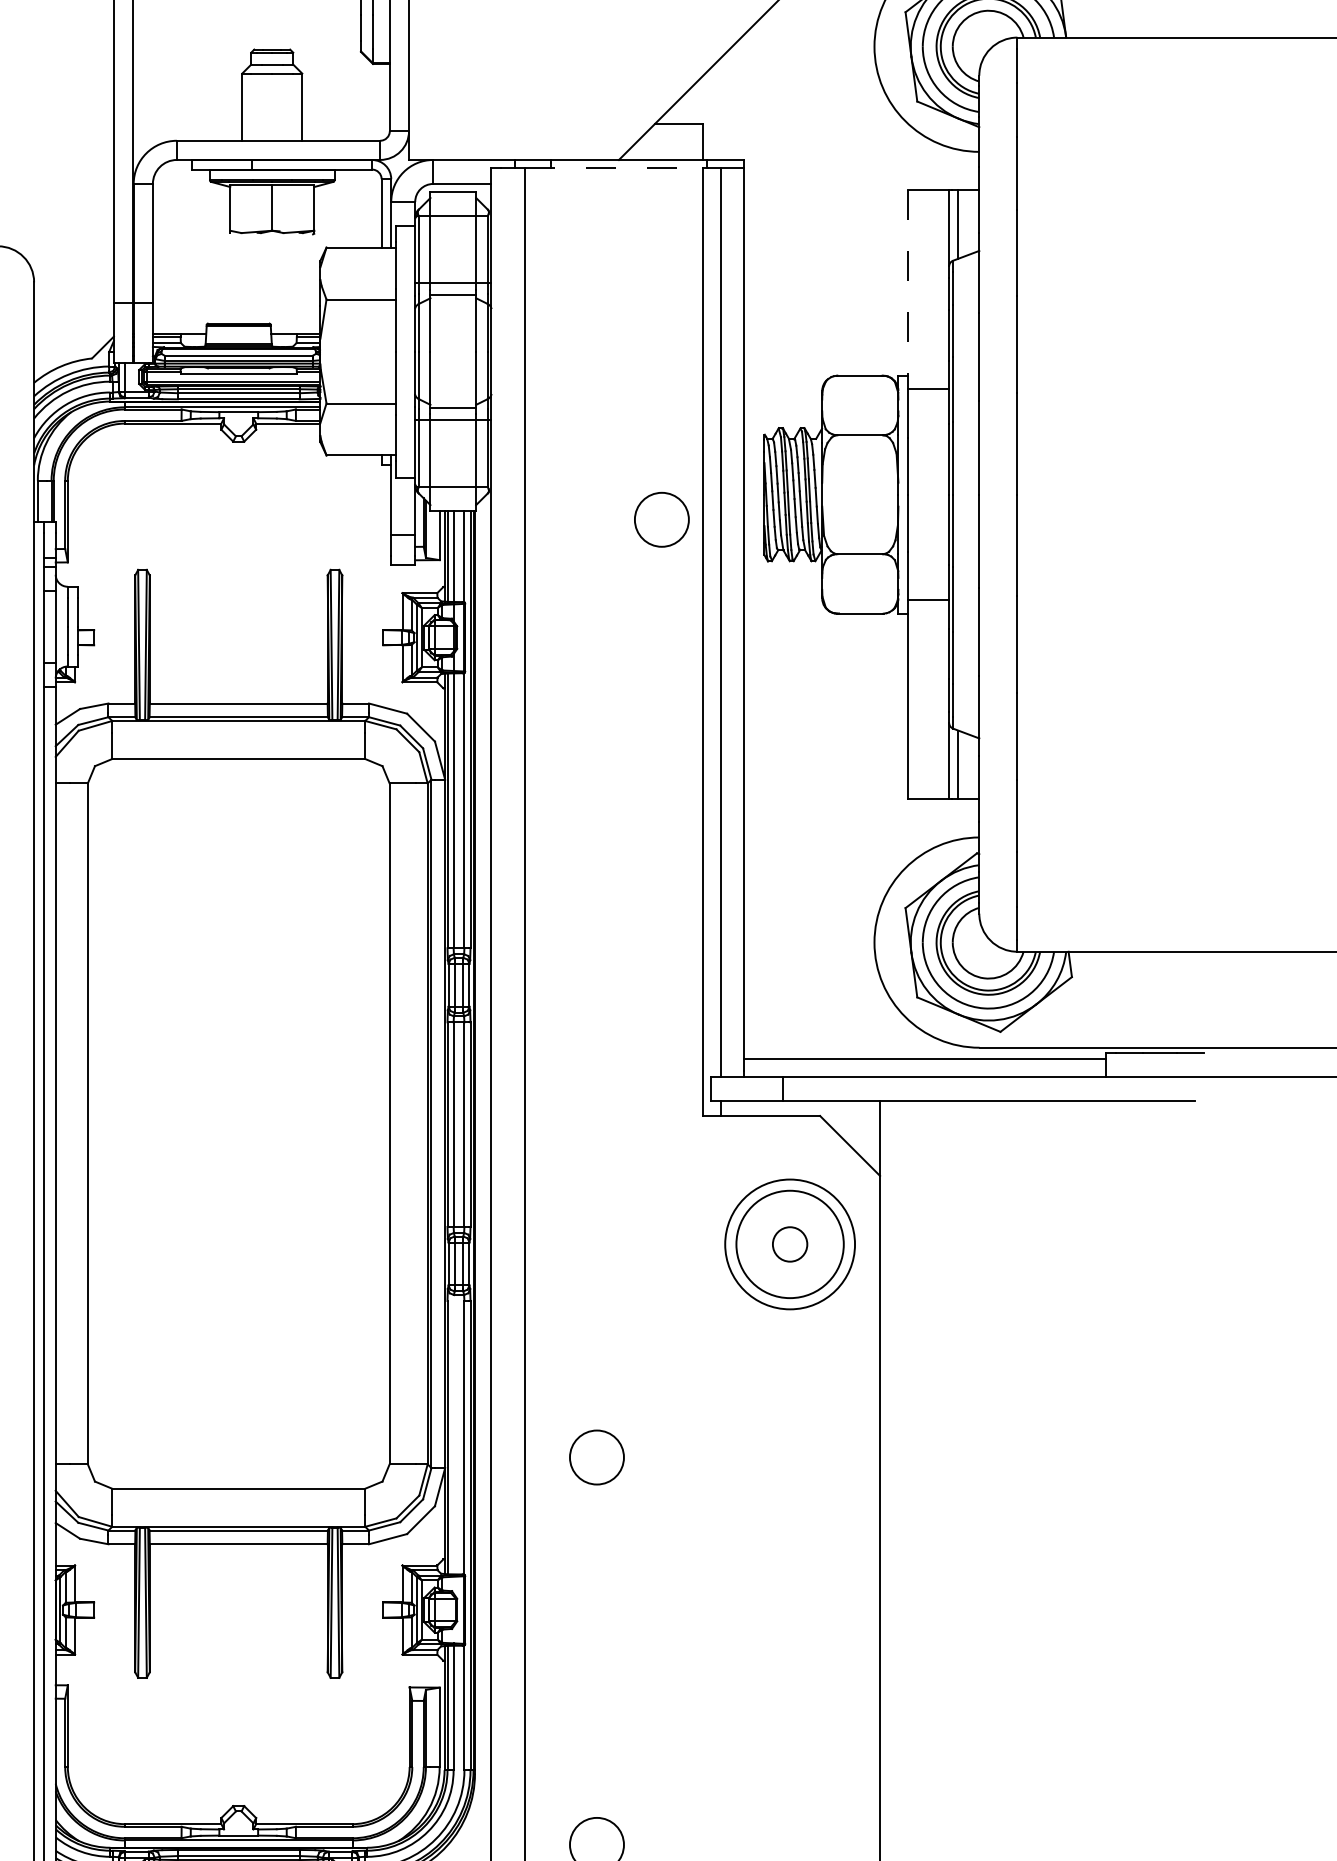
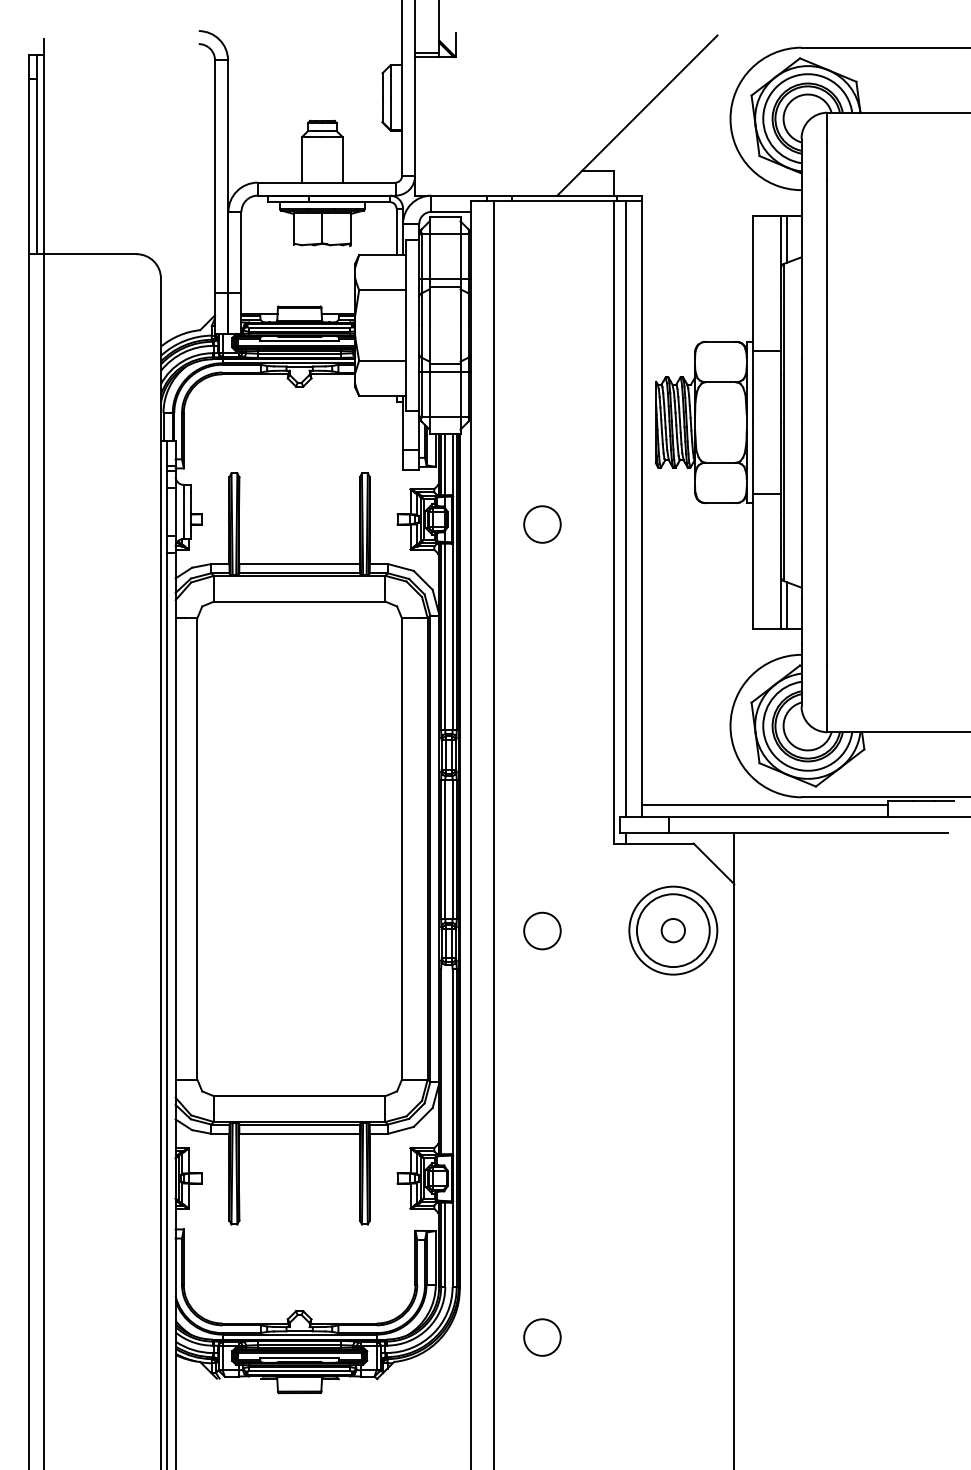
line: (614, 168) -> (554, 201), dashed -> solid
line: (908, 289) -> (753, 283), dashed -> solid
circle: (661, 519) -> (542, 524), moved
circle: (597, 1456) -> (542, 930), moved

